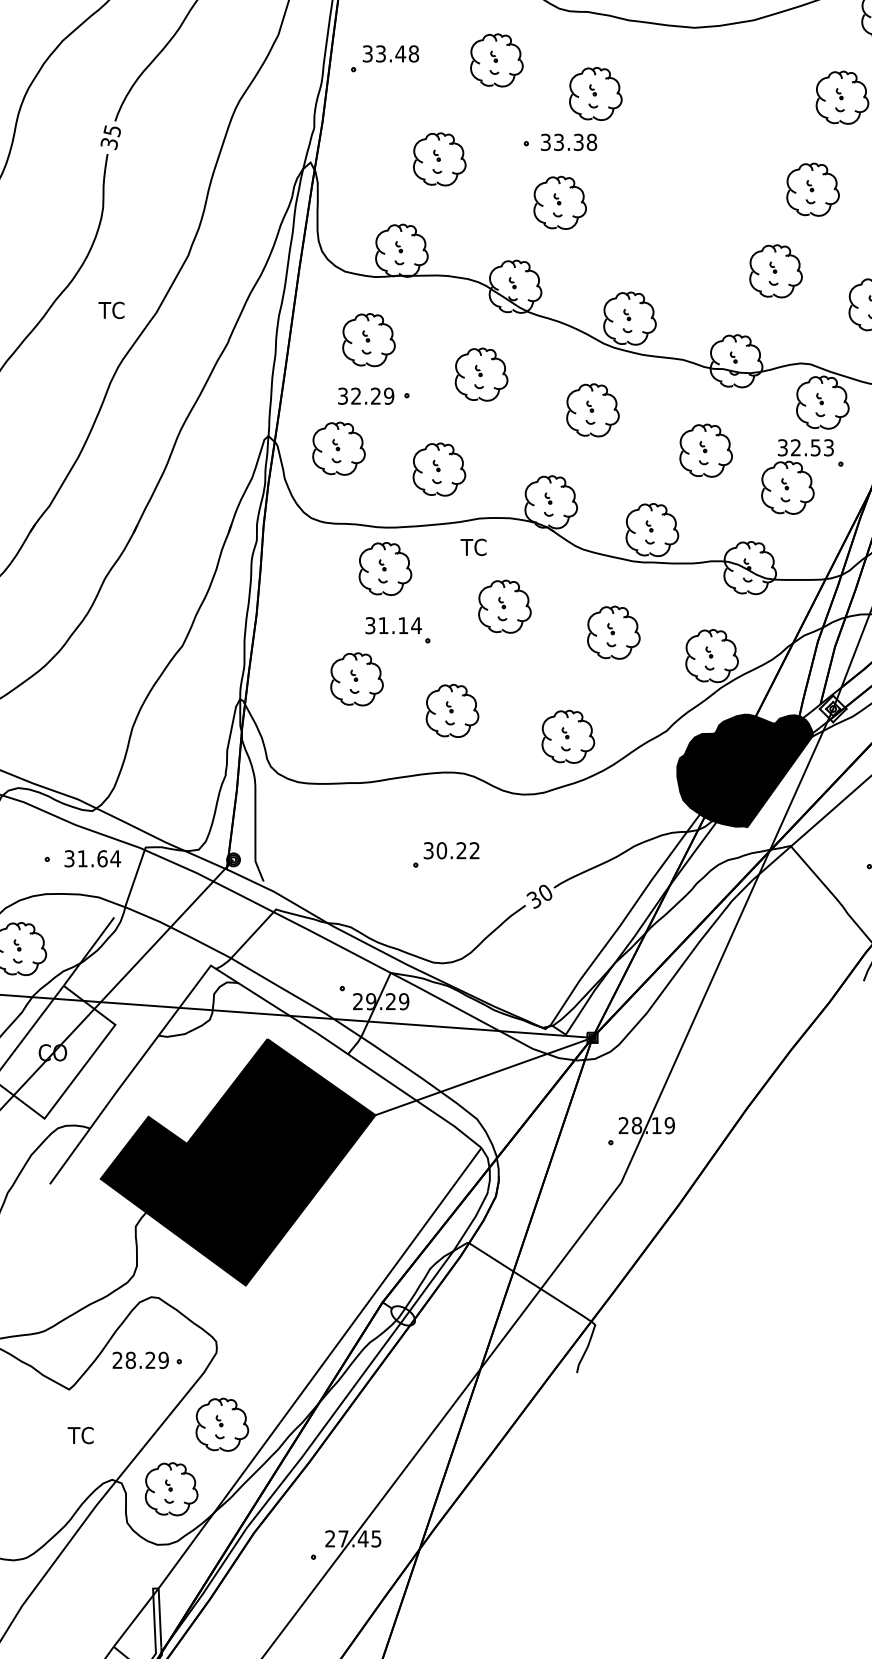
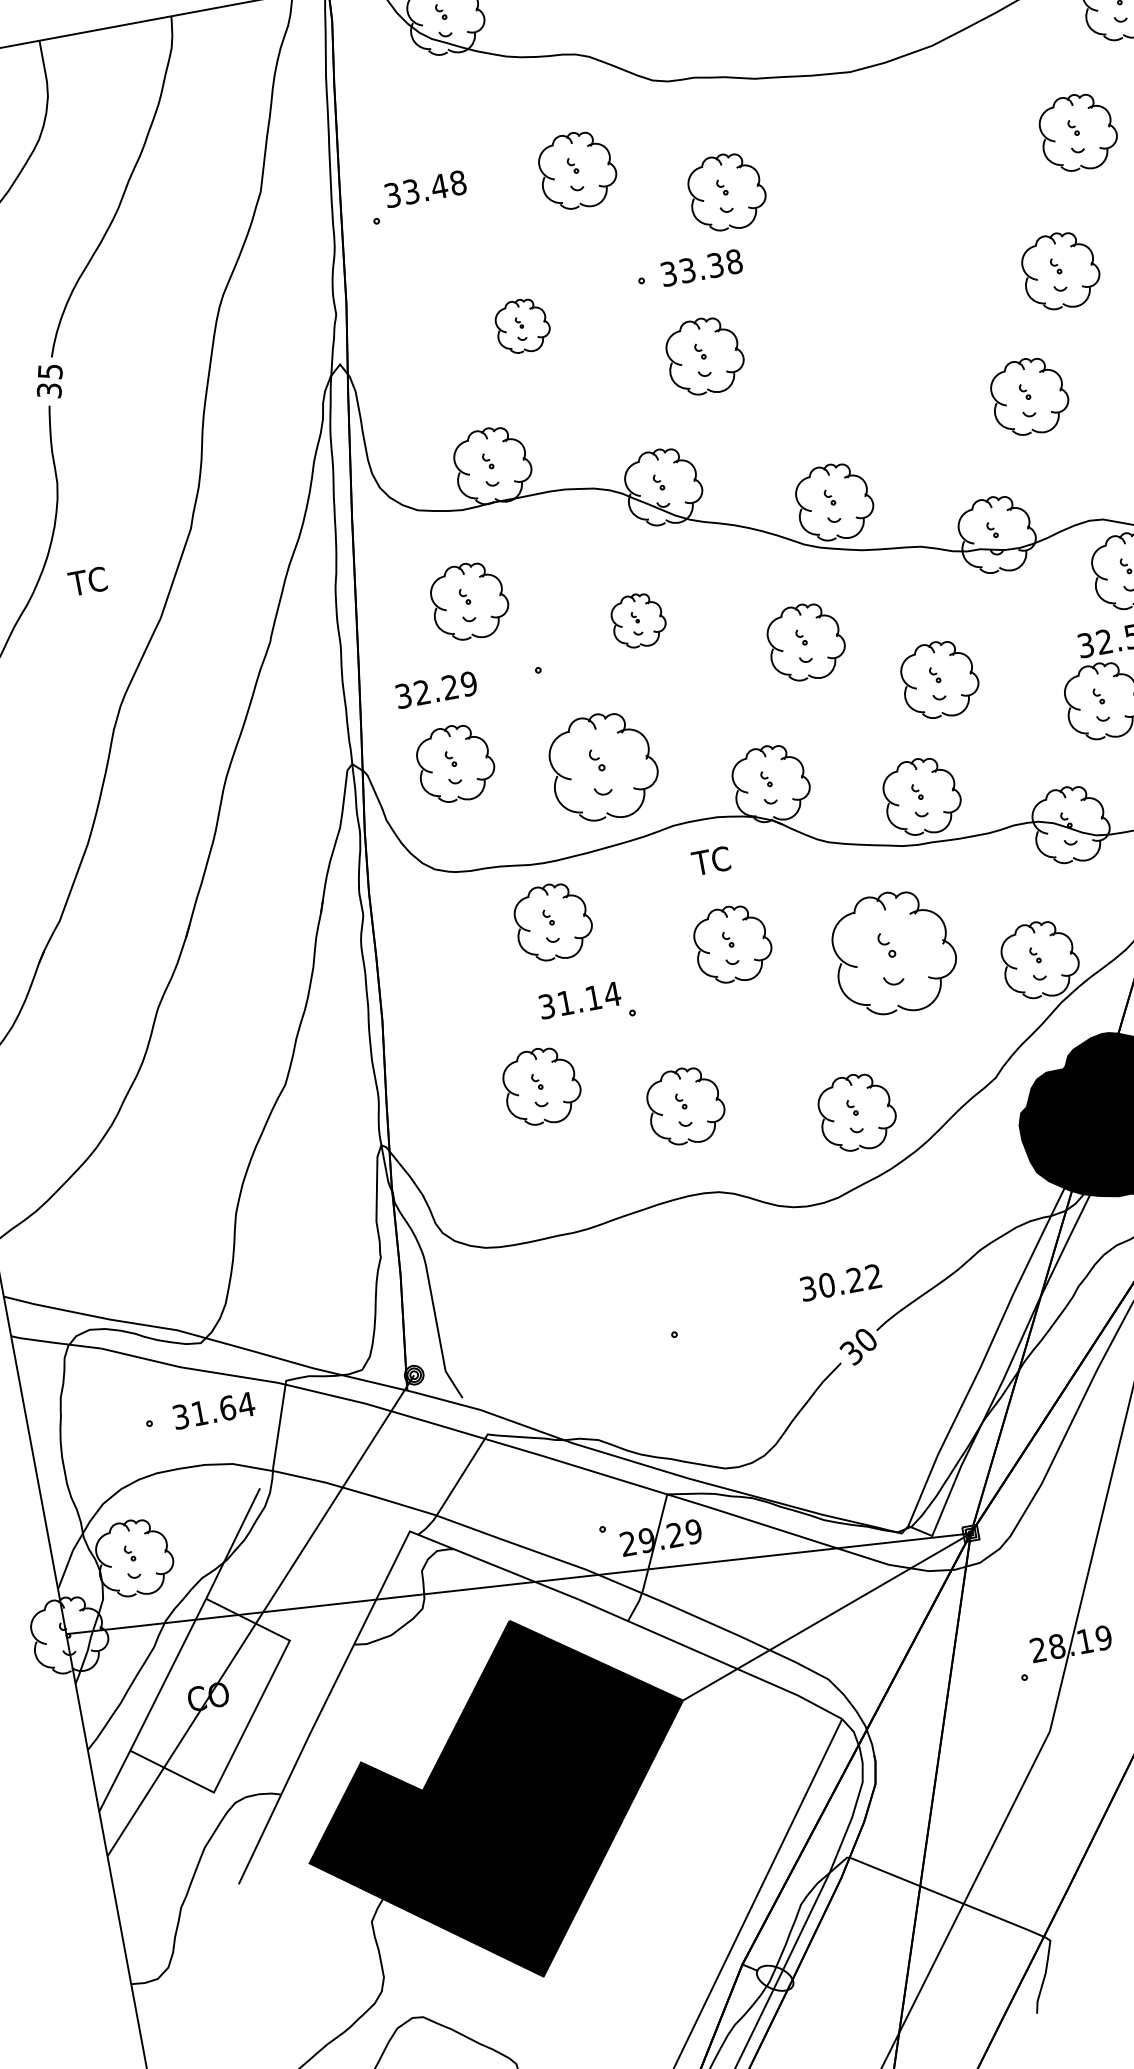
part: (439, 159) -> (522, 326), size x0.7
text: (111, 310) -> (87, 581), moved
part: (481, 374) -> (638, 620), size x0.7
text: (366, 395) -> (436, 688), moved
part: (705, 450) -> (938, 679), moved
part: (439, 469) -> (603, 766), size x1.4
text: (473, 546) -> (710, 859), moved
part: (613, 632) -> (893, 952), size x1.6
text: (451, 850) -> (840, 1282), moved

